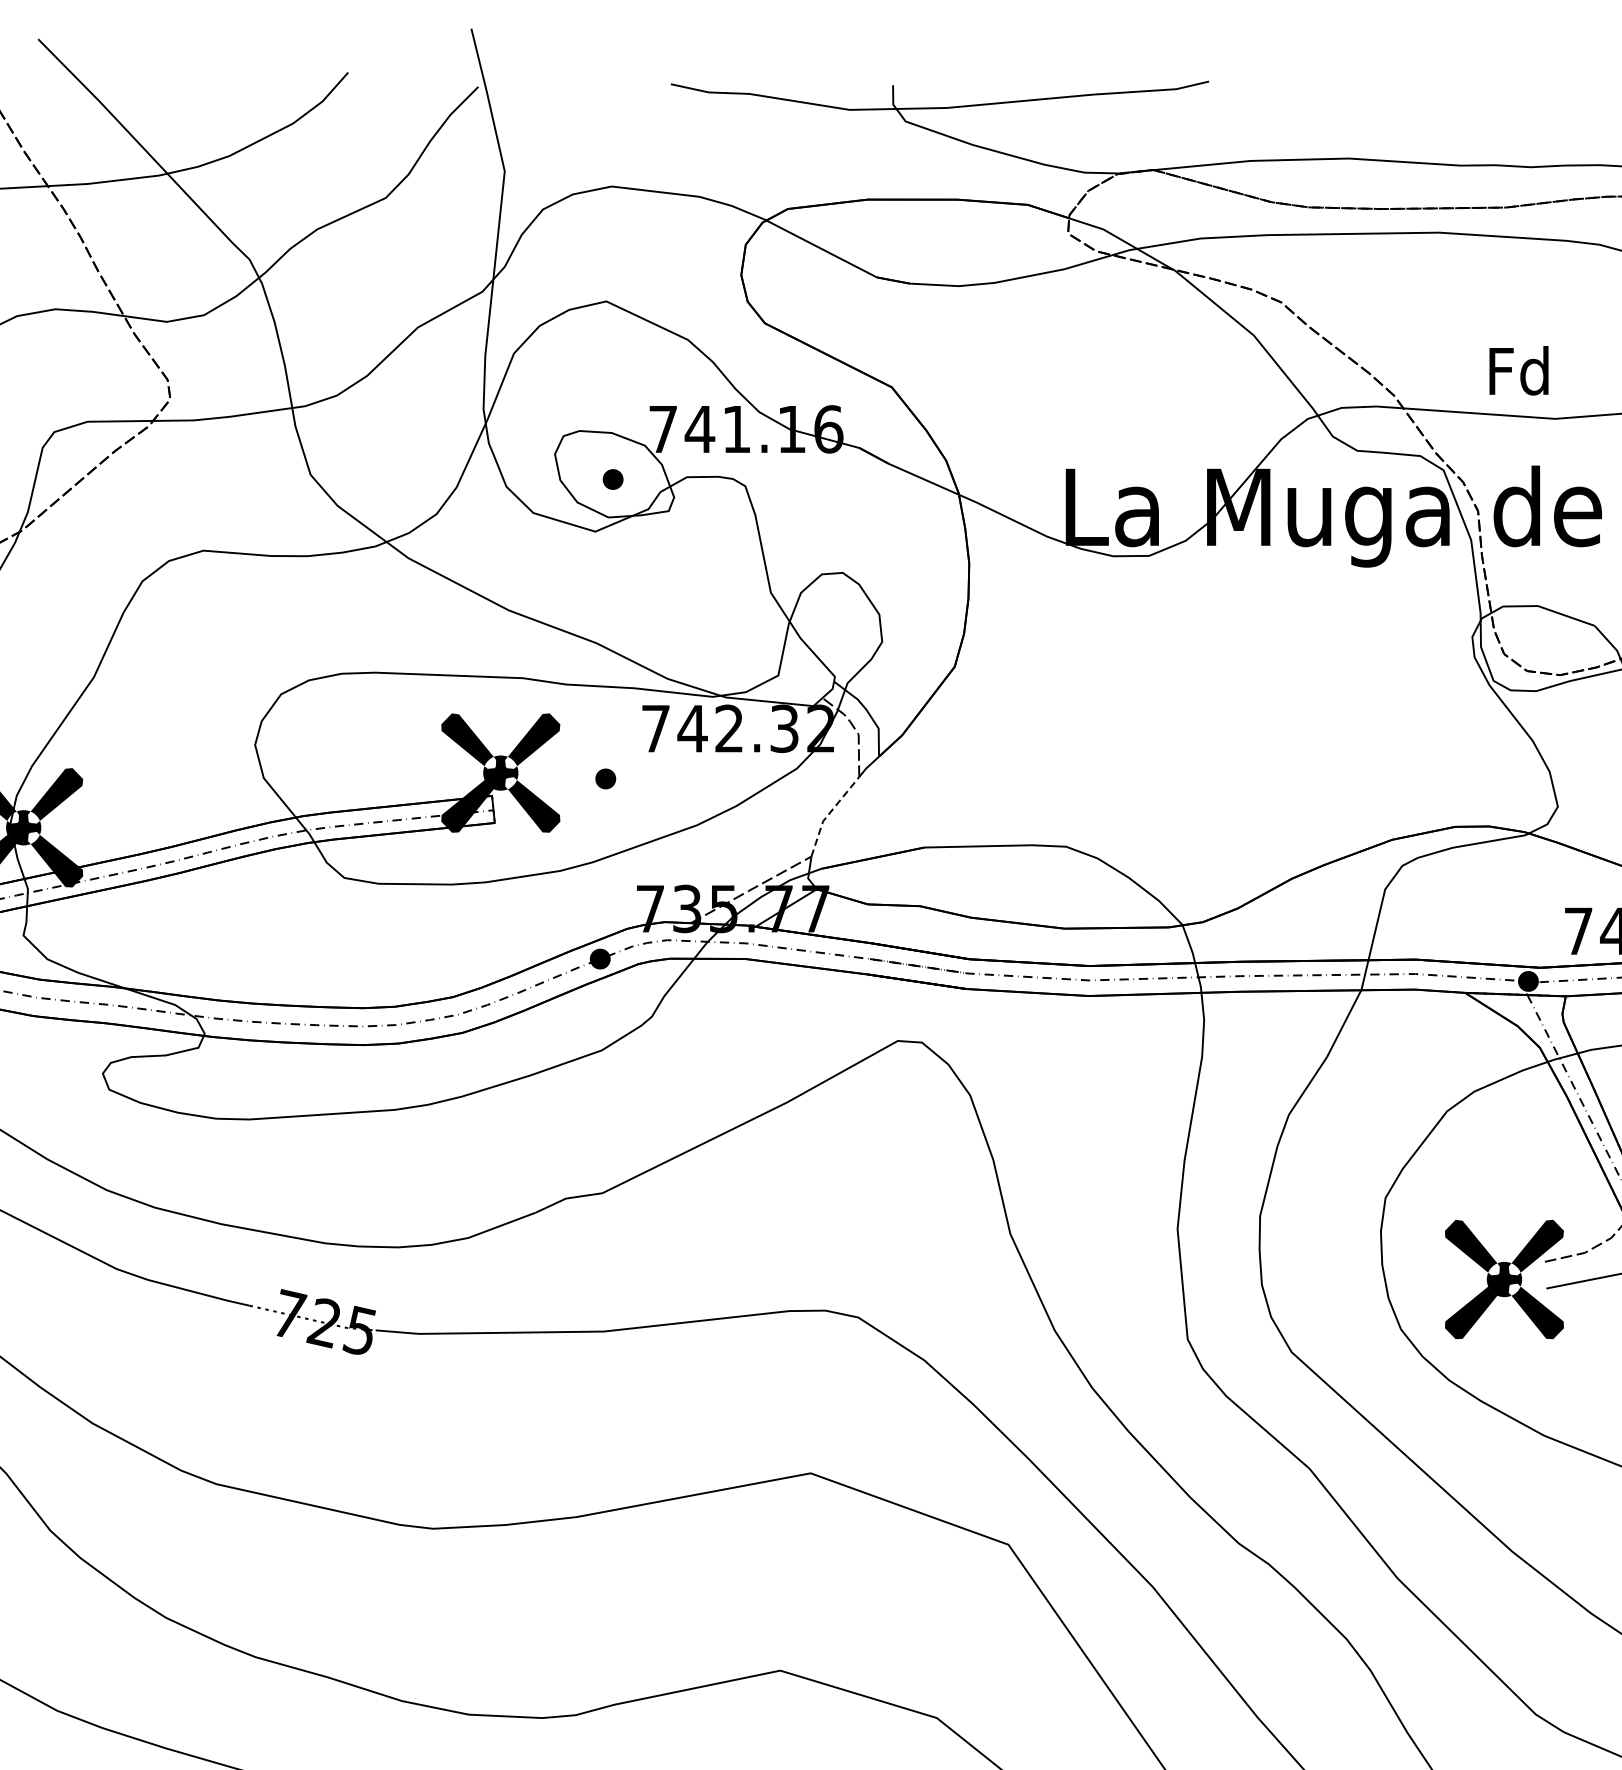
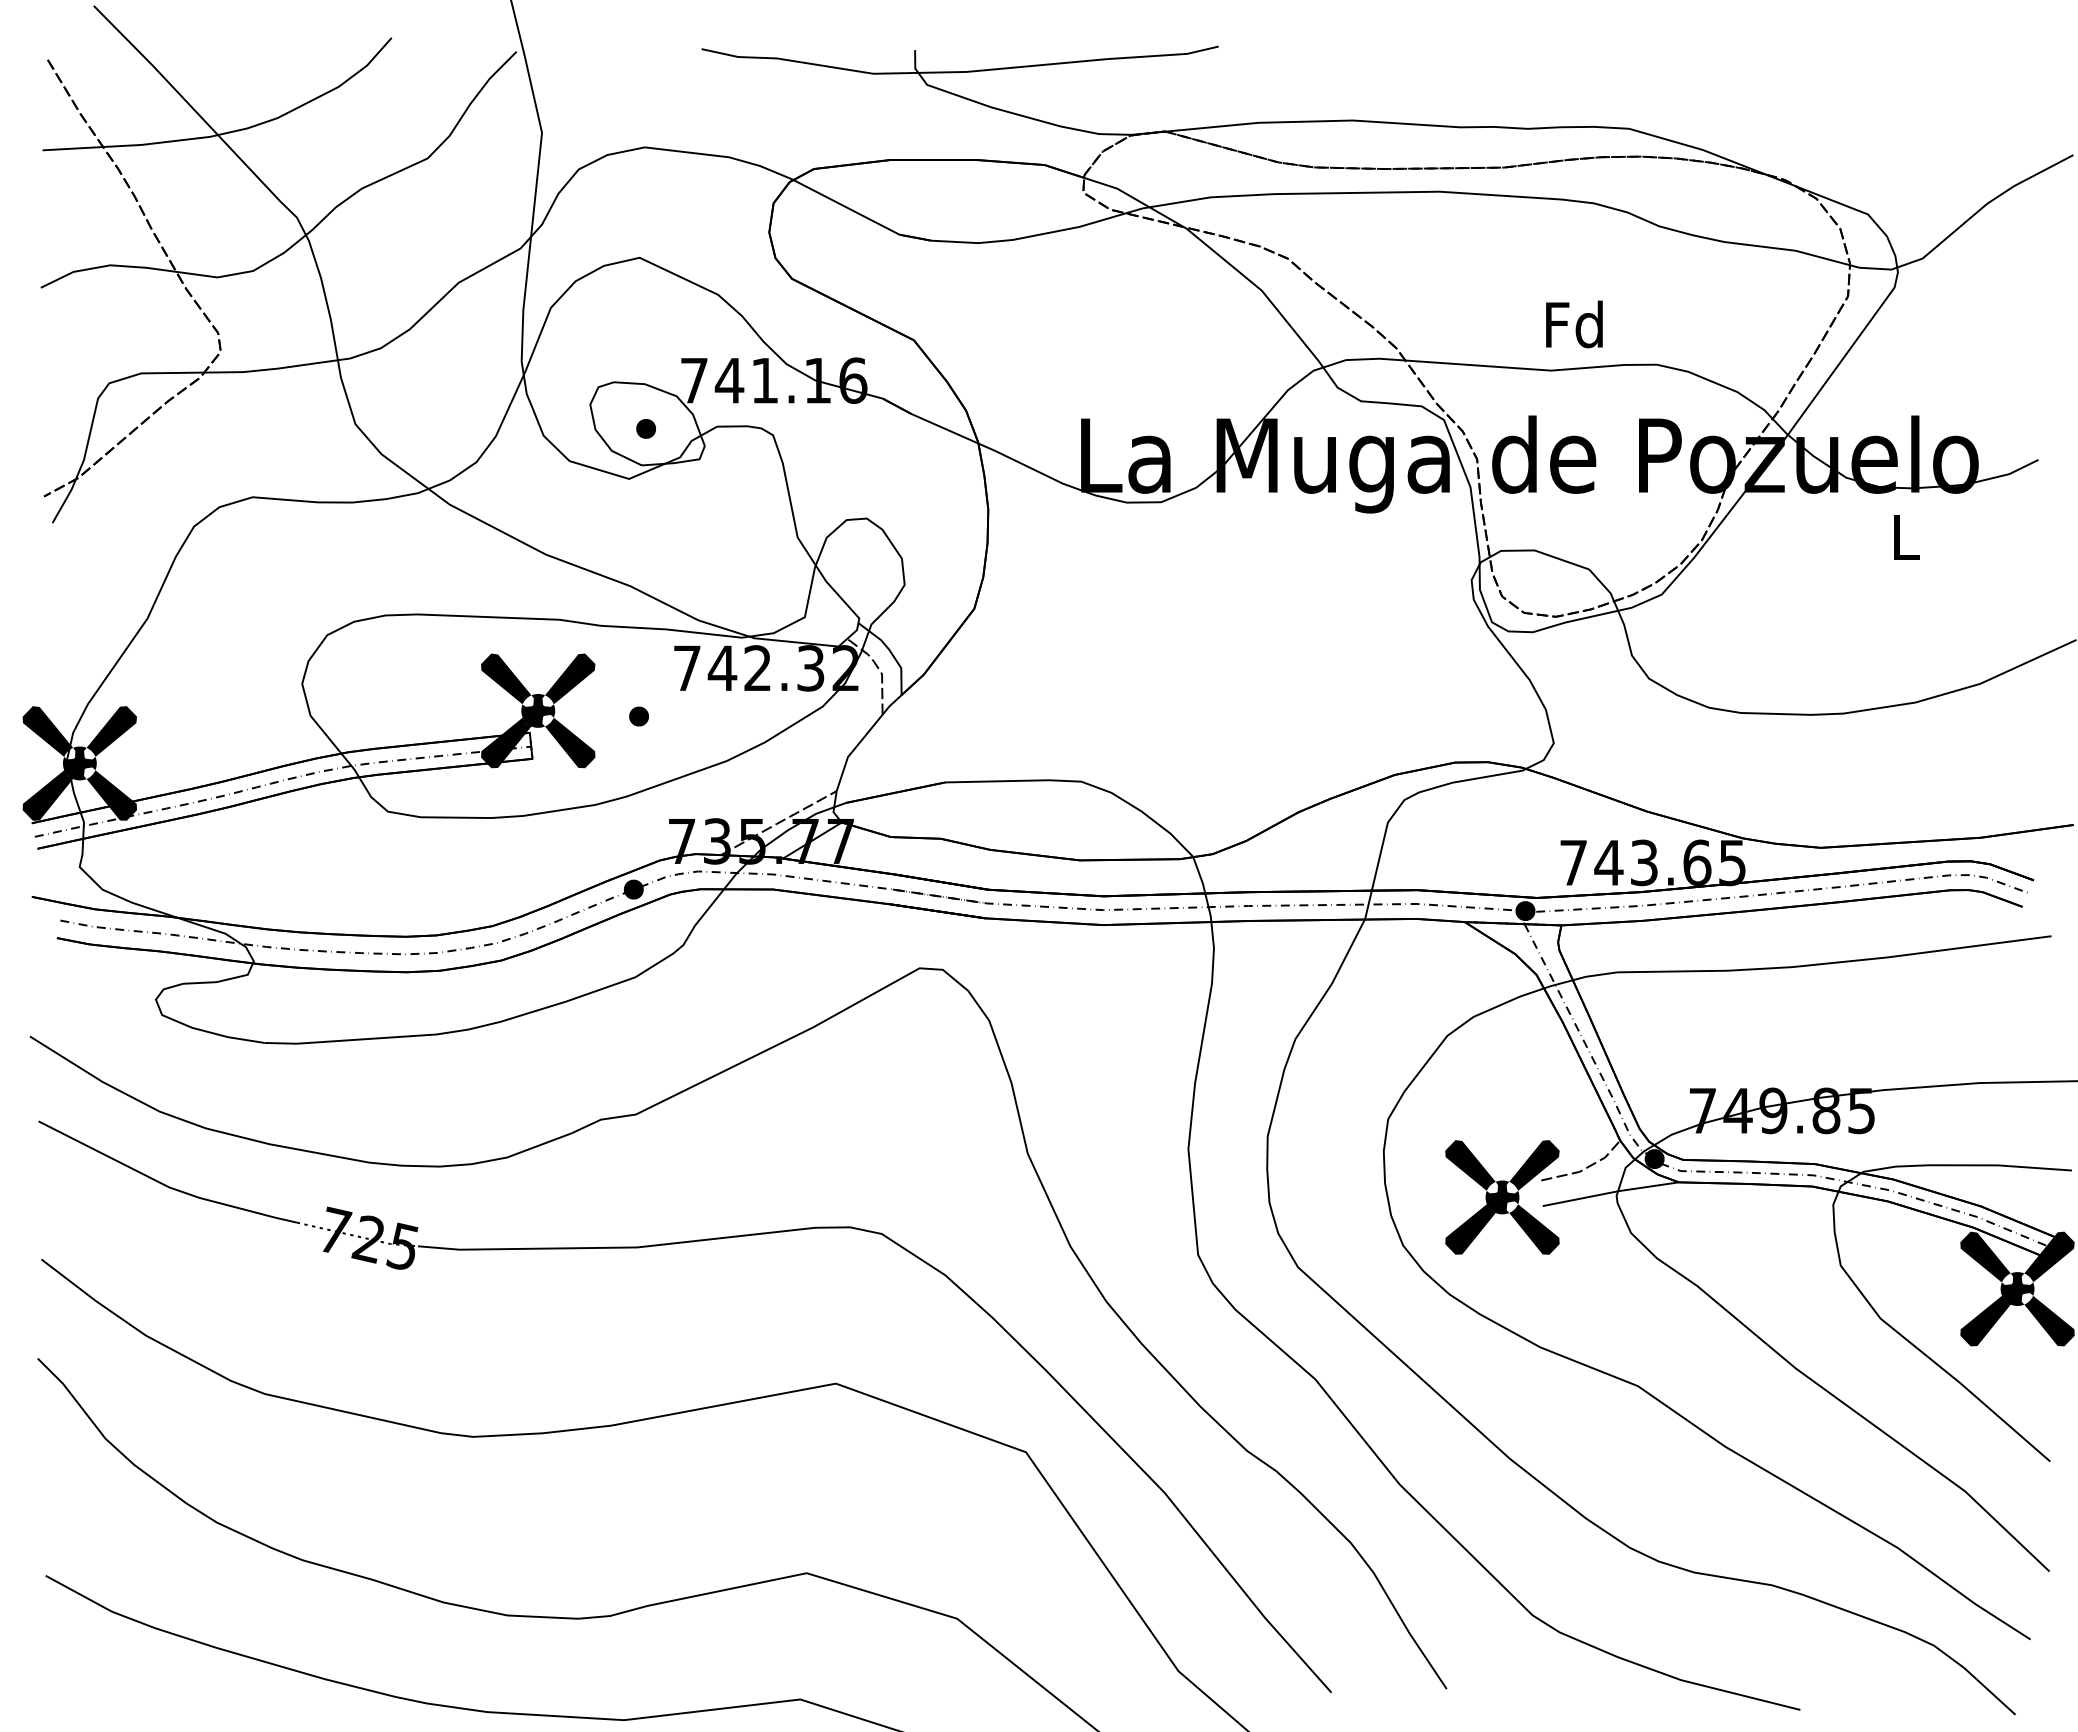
text: (1519, 370) -> (1574, 324), moved
line: (828, 814) -> (853, 750), dashed -> solid

